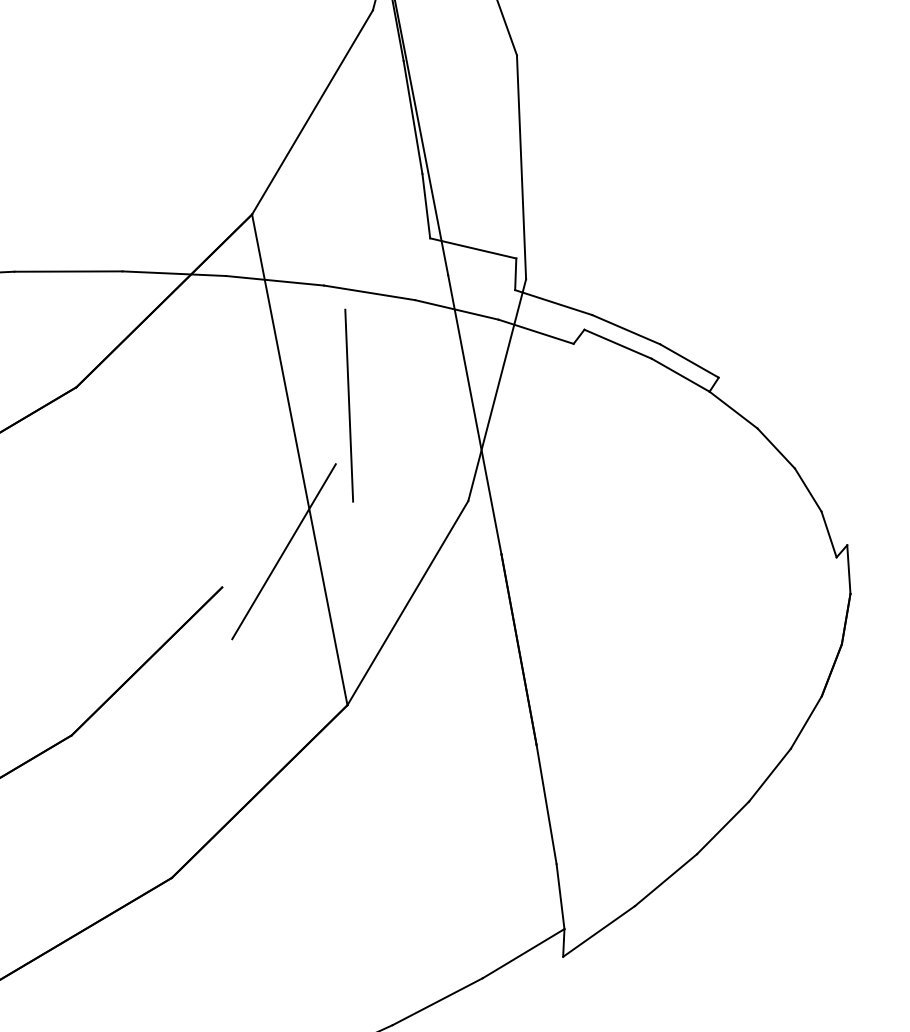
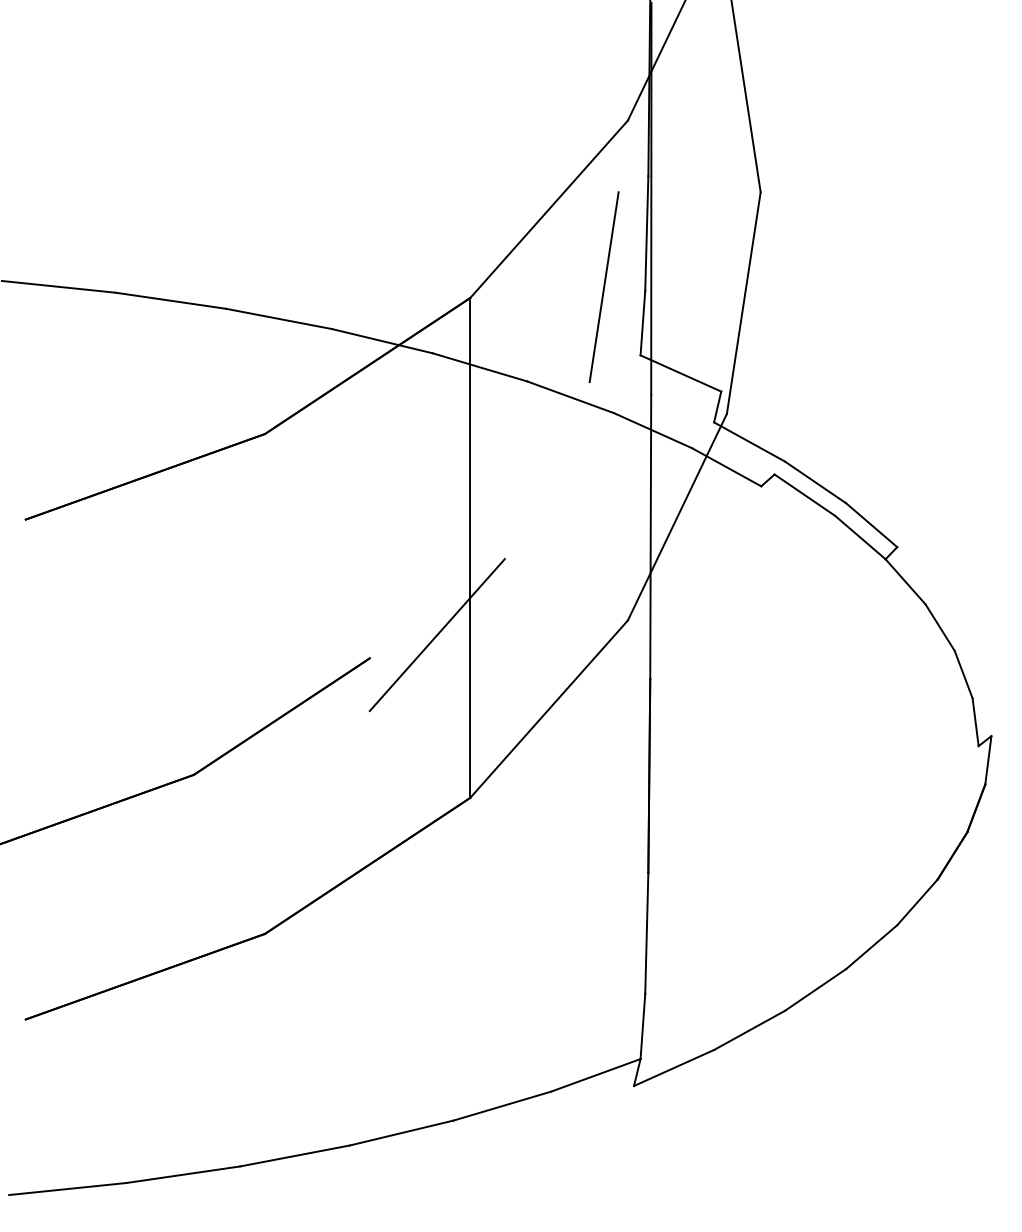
line: (348, 405) -> (603, 286), moved

